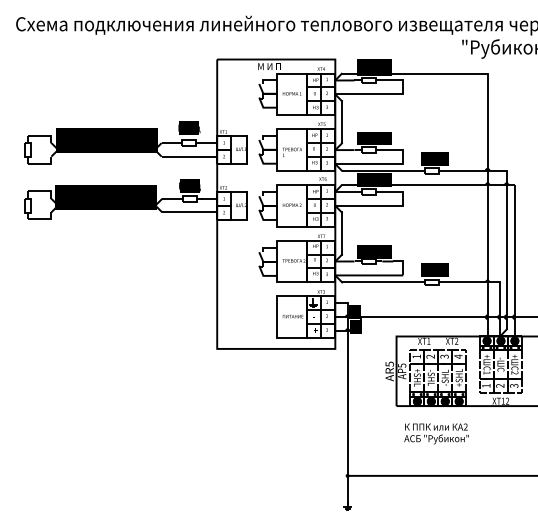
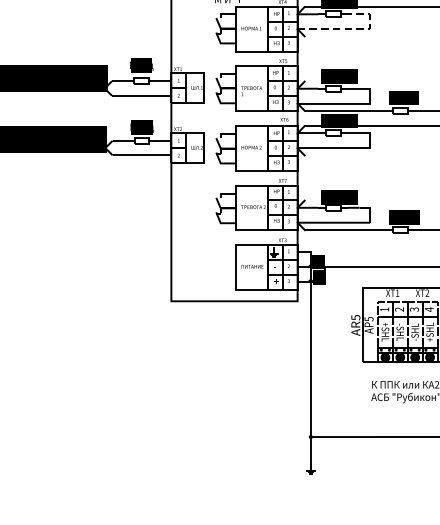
line: (388, 94) -> (354, 29), solid -> dashed
line: (341, 122) -> (304, 59), removed
line: (341, 233) -> (304, 177), removed

